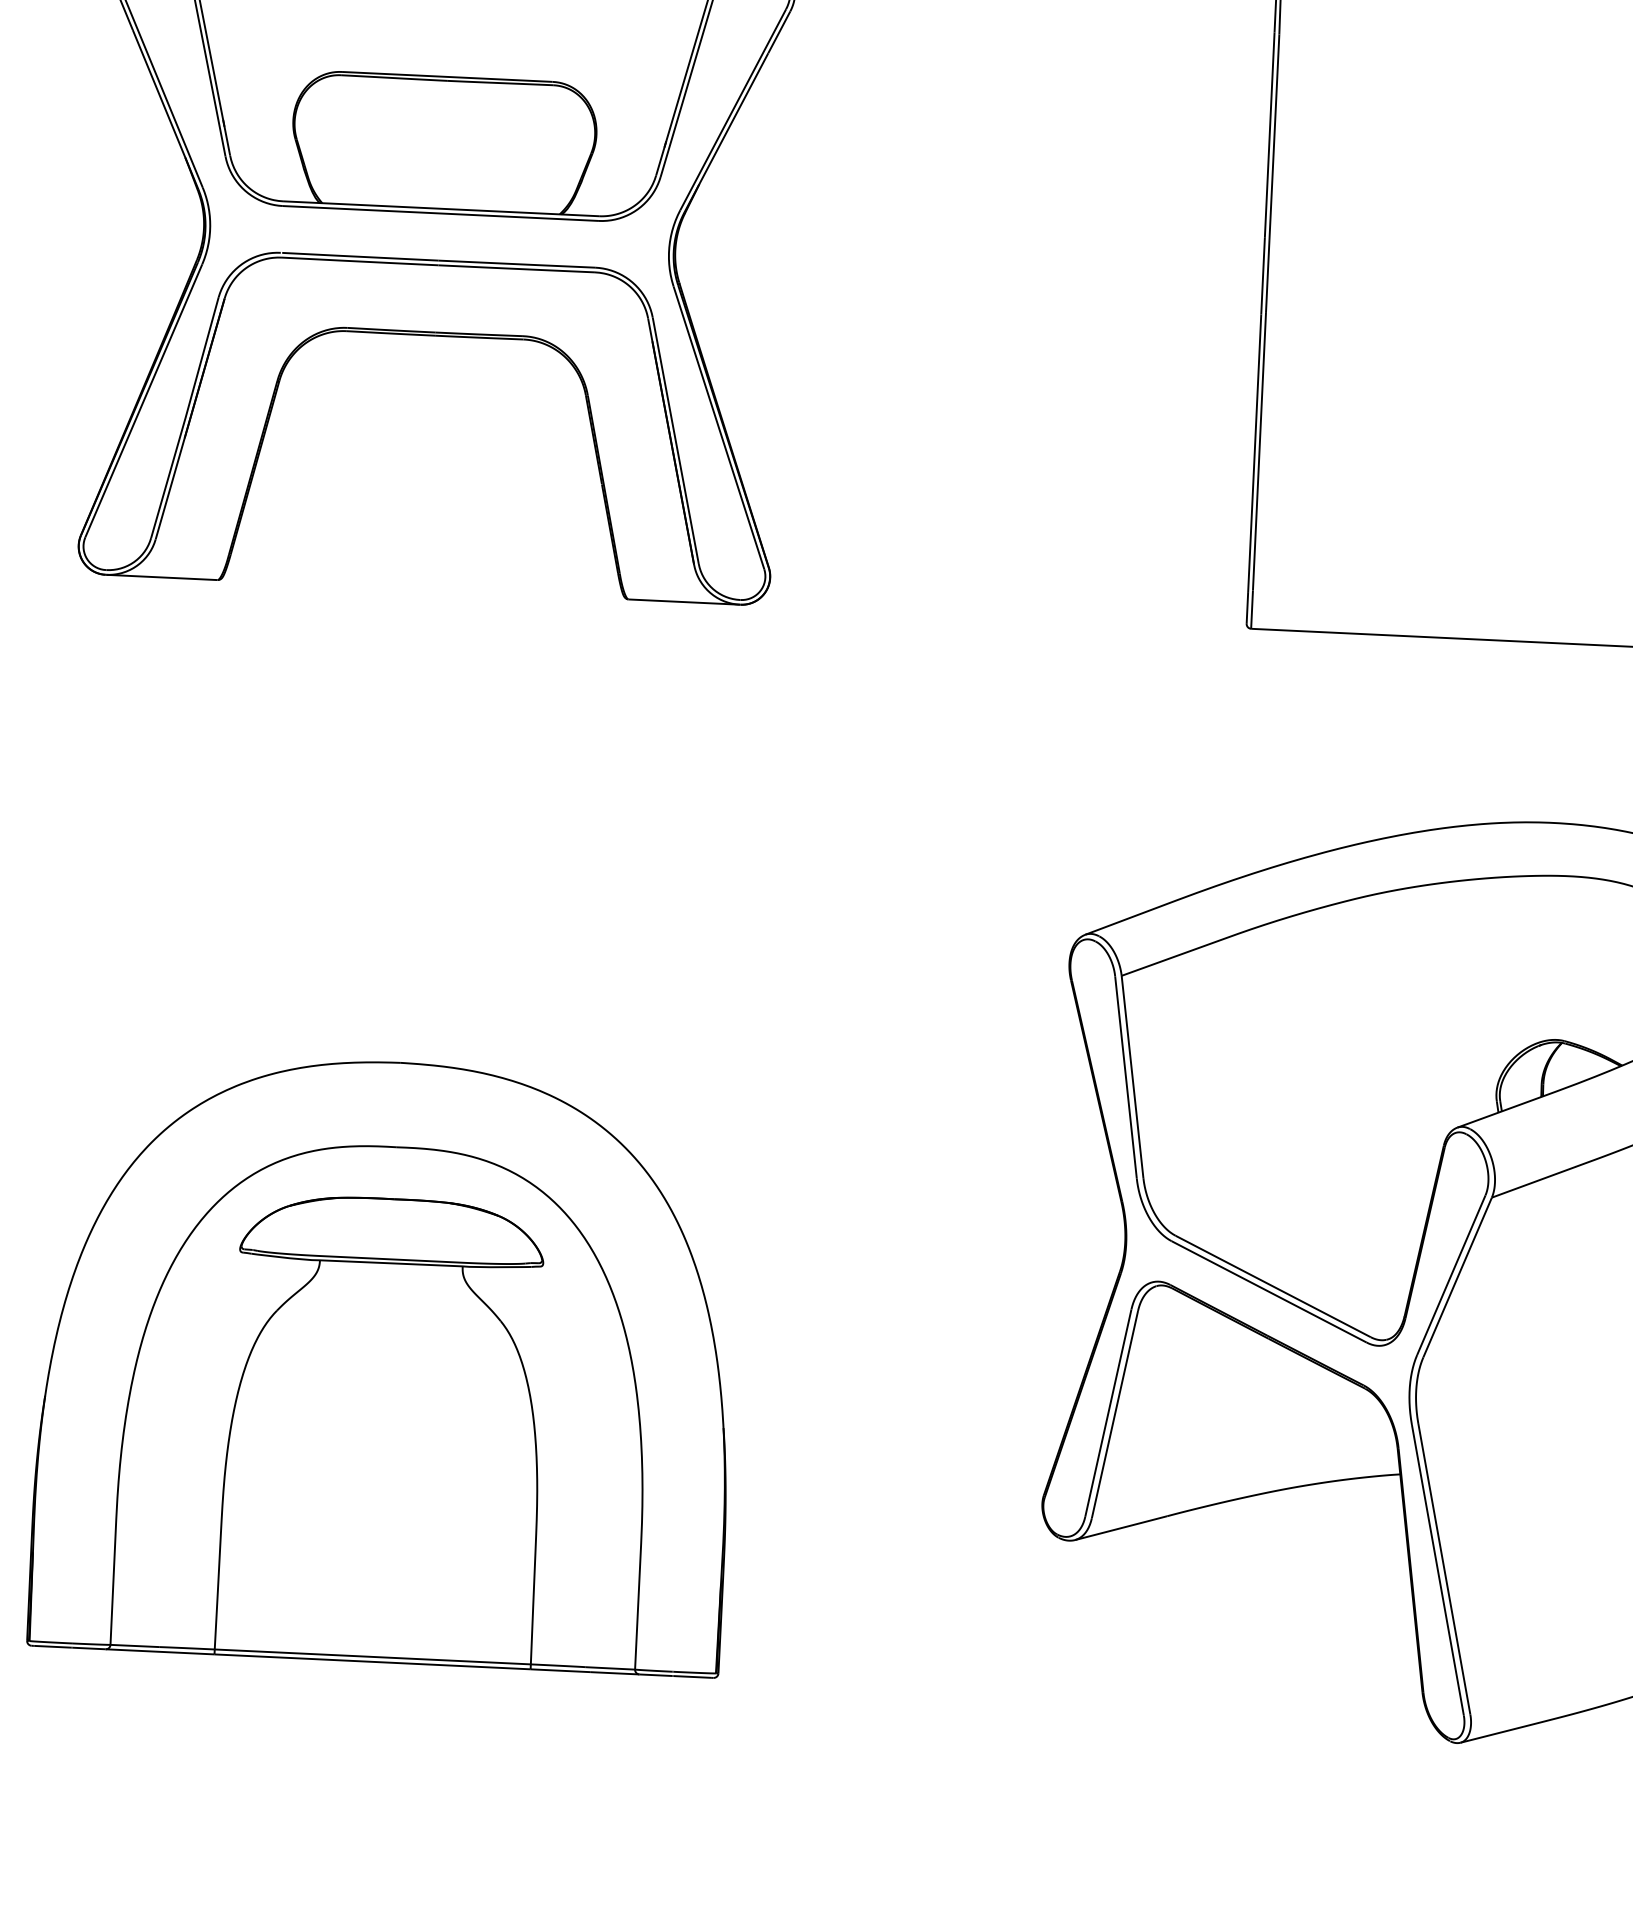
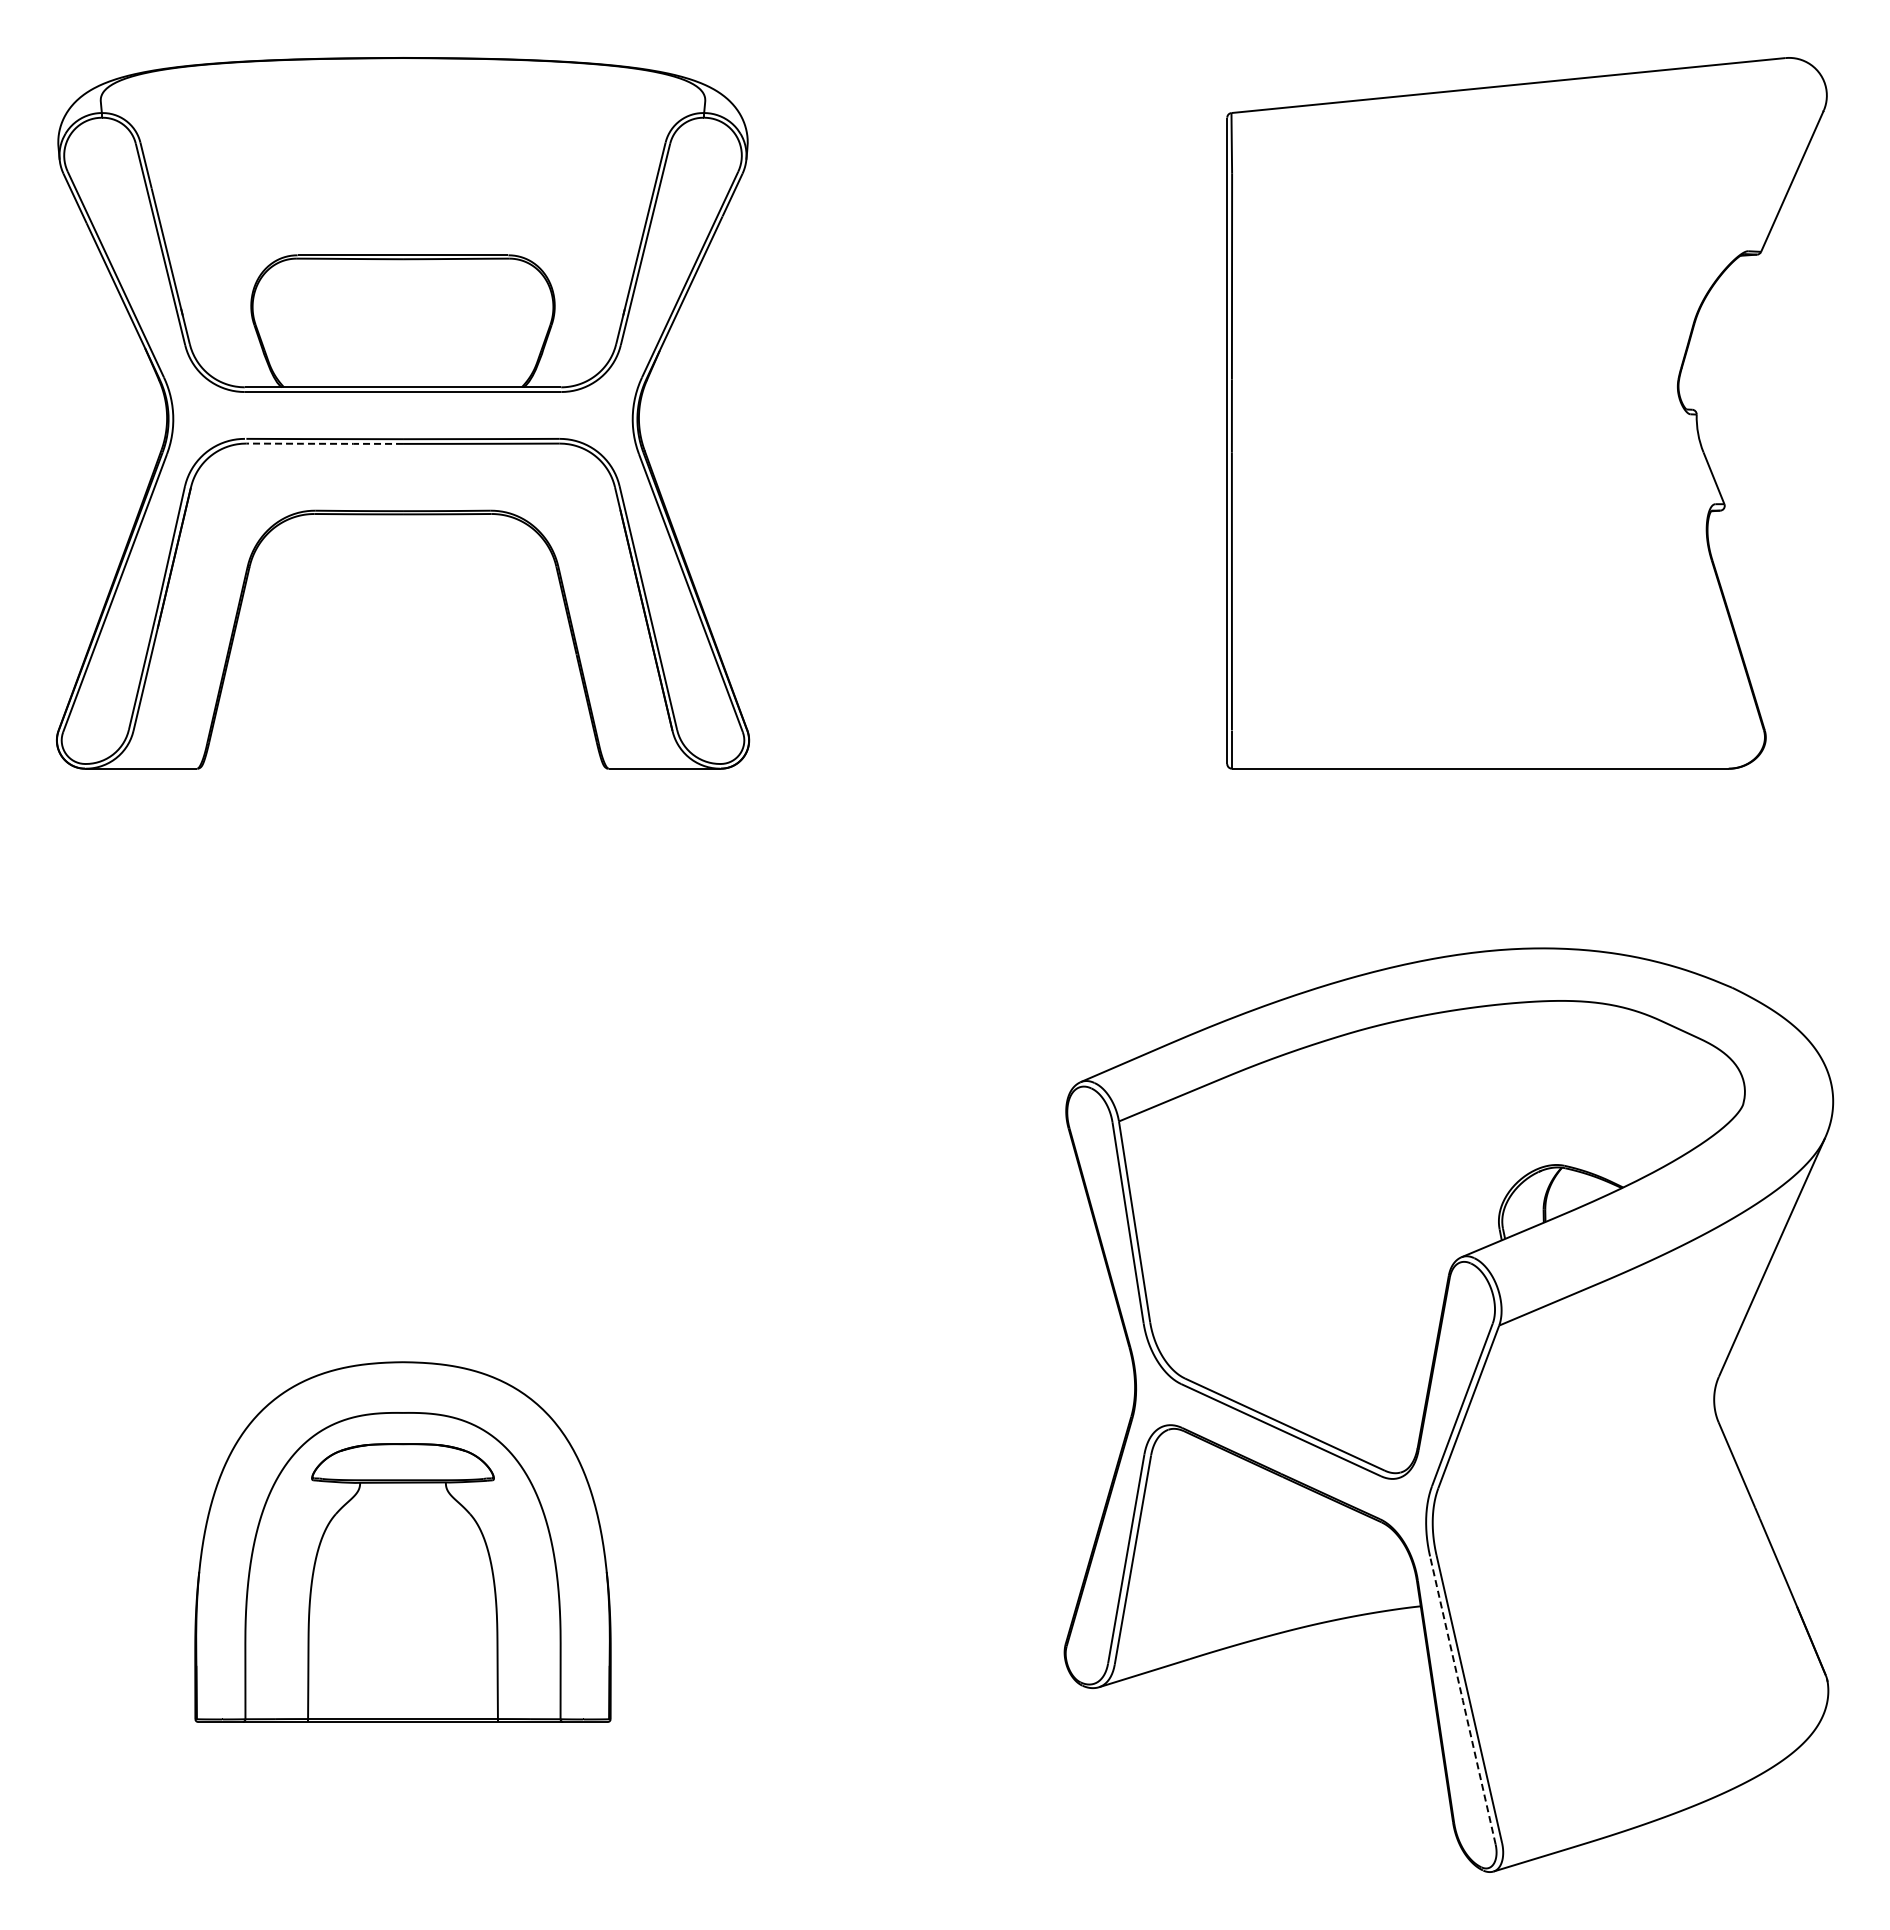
line: (360, 261) -> (324, 443), solid -> dashed
part: (386, 1361) -> (402, 1541), size x0.6
line: (1437, 1570) -> (1462, 1700), solid -> dashed

